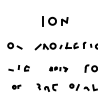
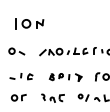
part: (55, 21) -> (29, 24), moved
part: (58, 69) -> (65, 77), size x1.67
part: (16, 86) -> (18, 96), size x1.67

